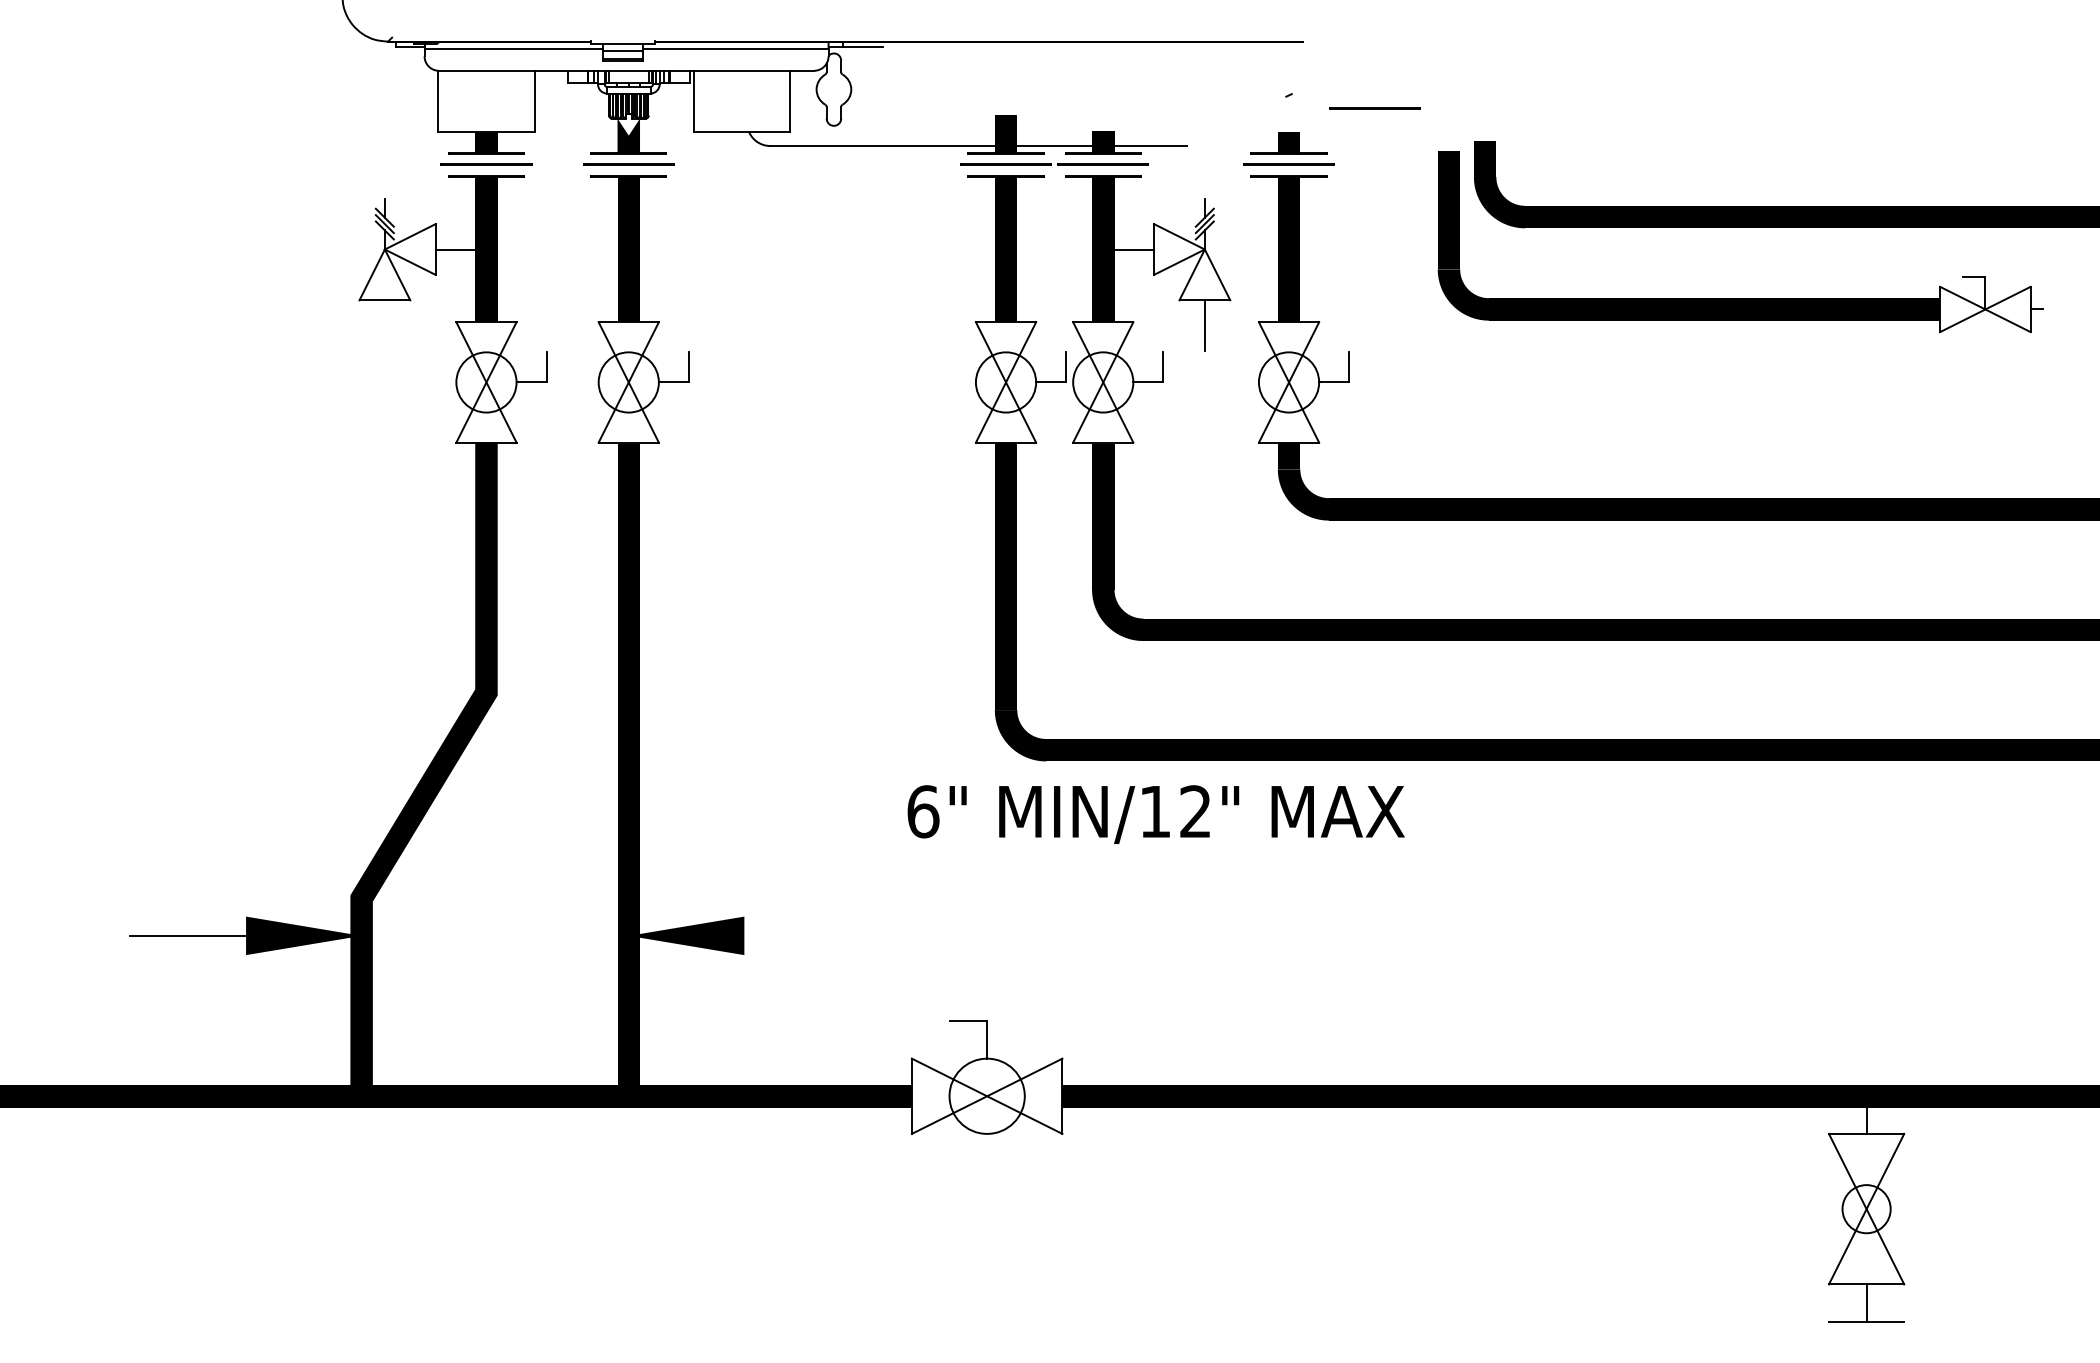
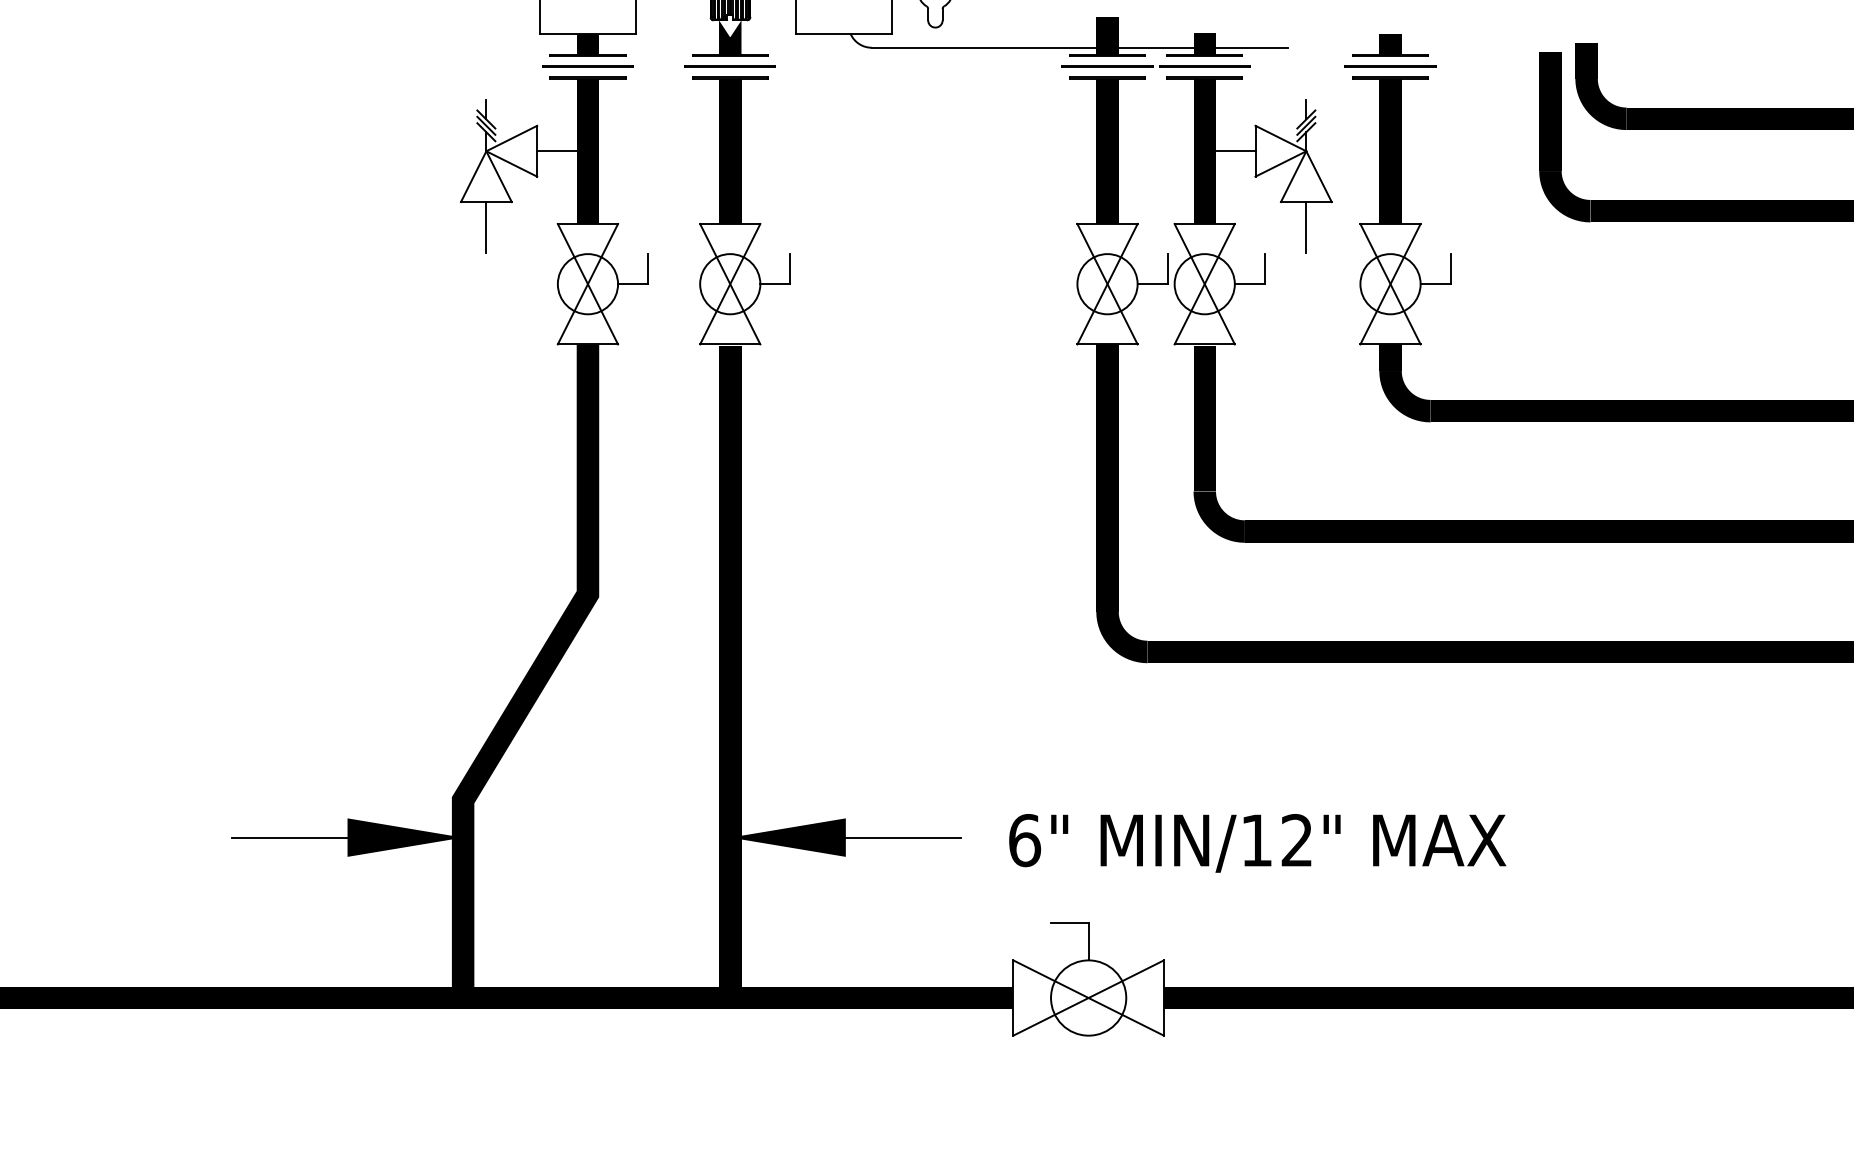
line: (1374, 108) -> (1475, 10), removed
line: (384, 325) -> (485, 227), added
text: (1155, 814) -> (1256, 843), moved
line: (801, 935) -> (902, 837), added

